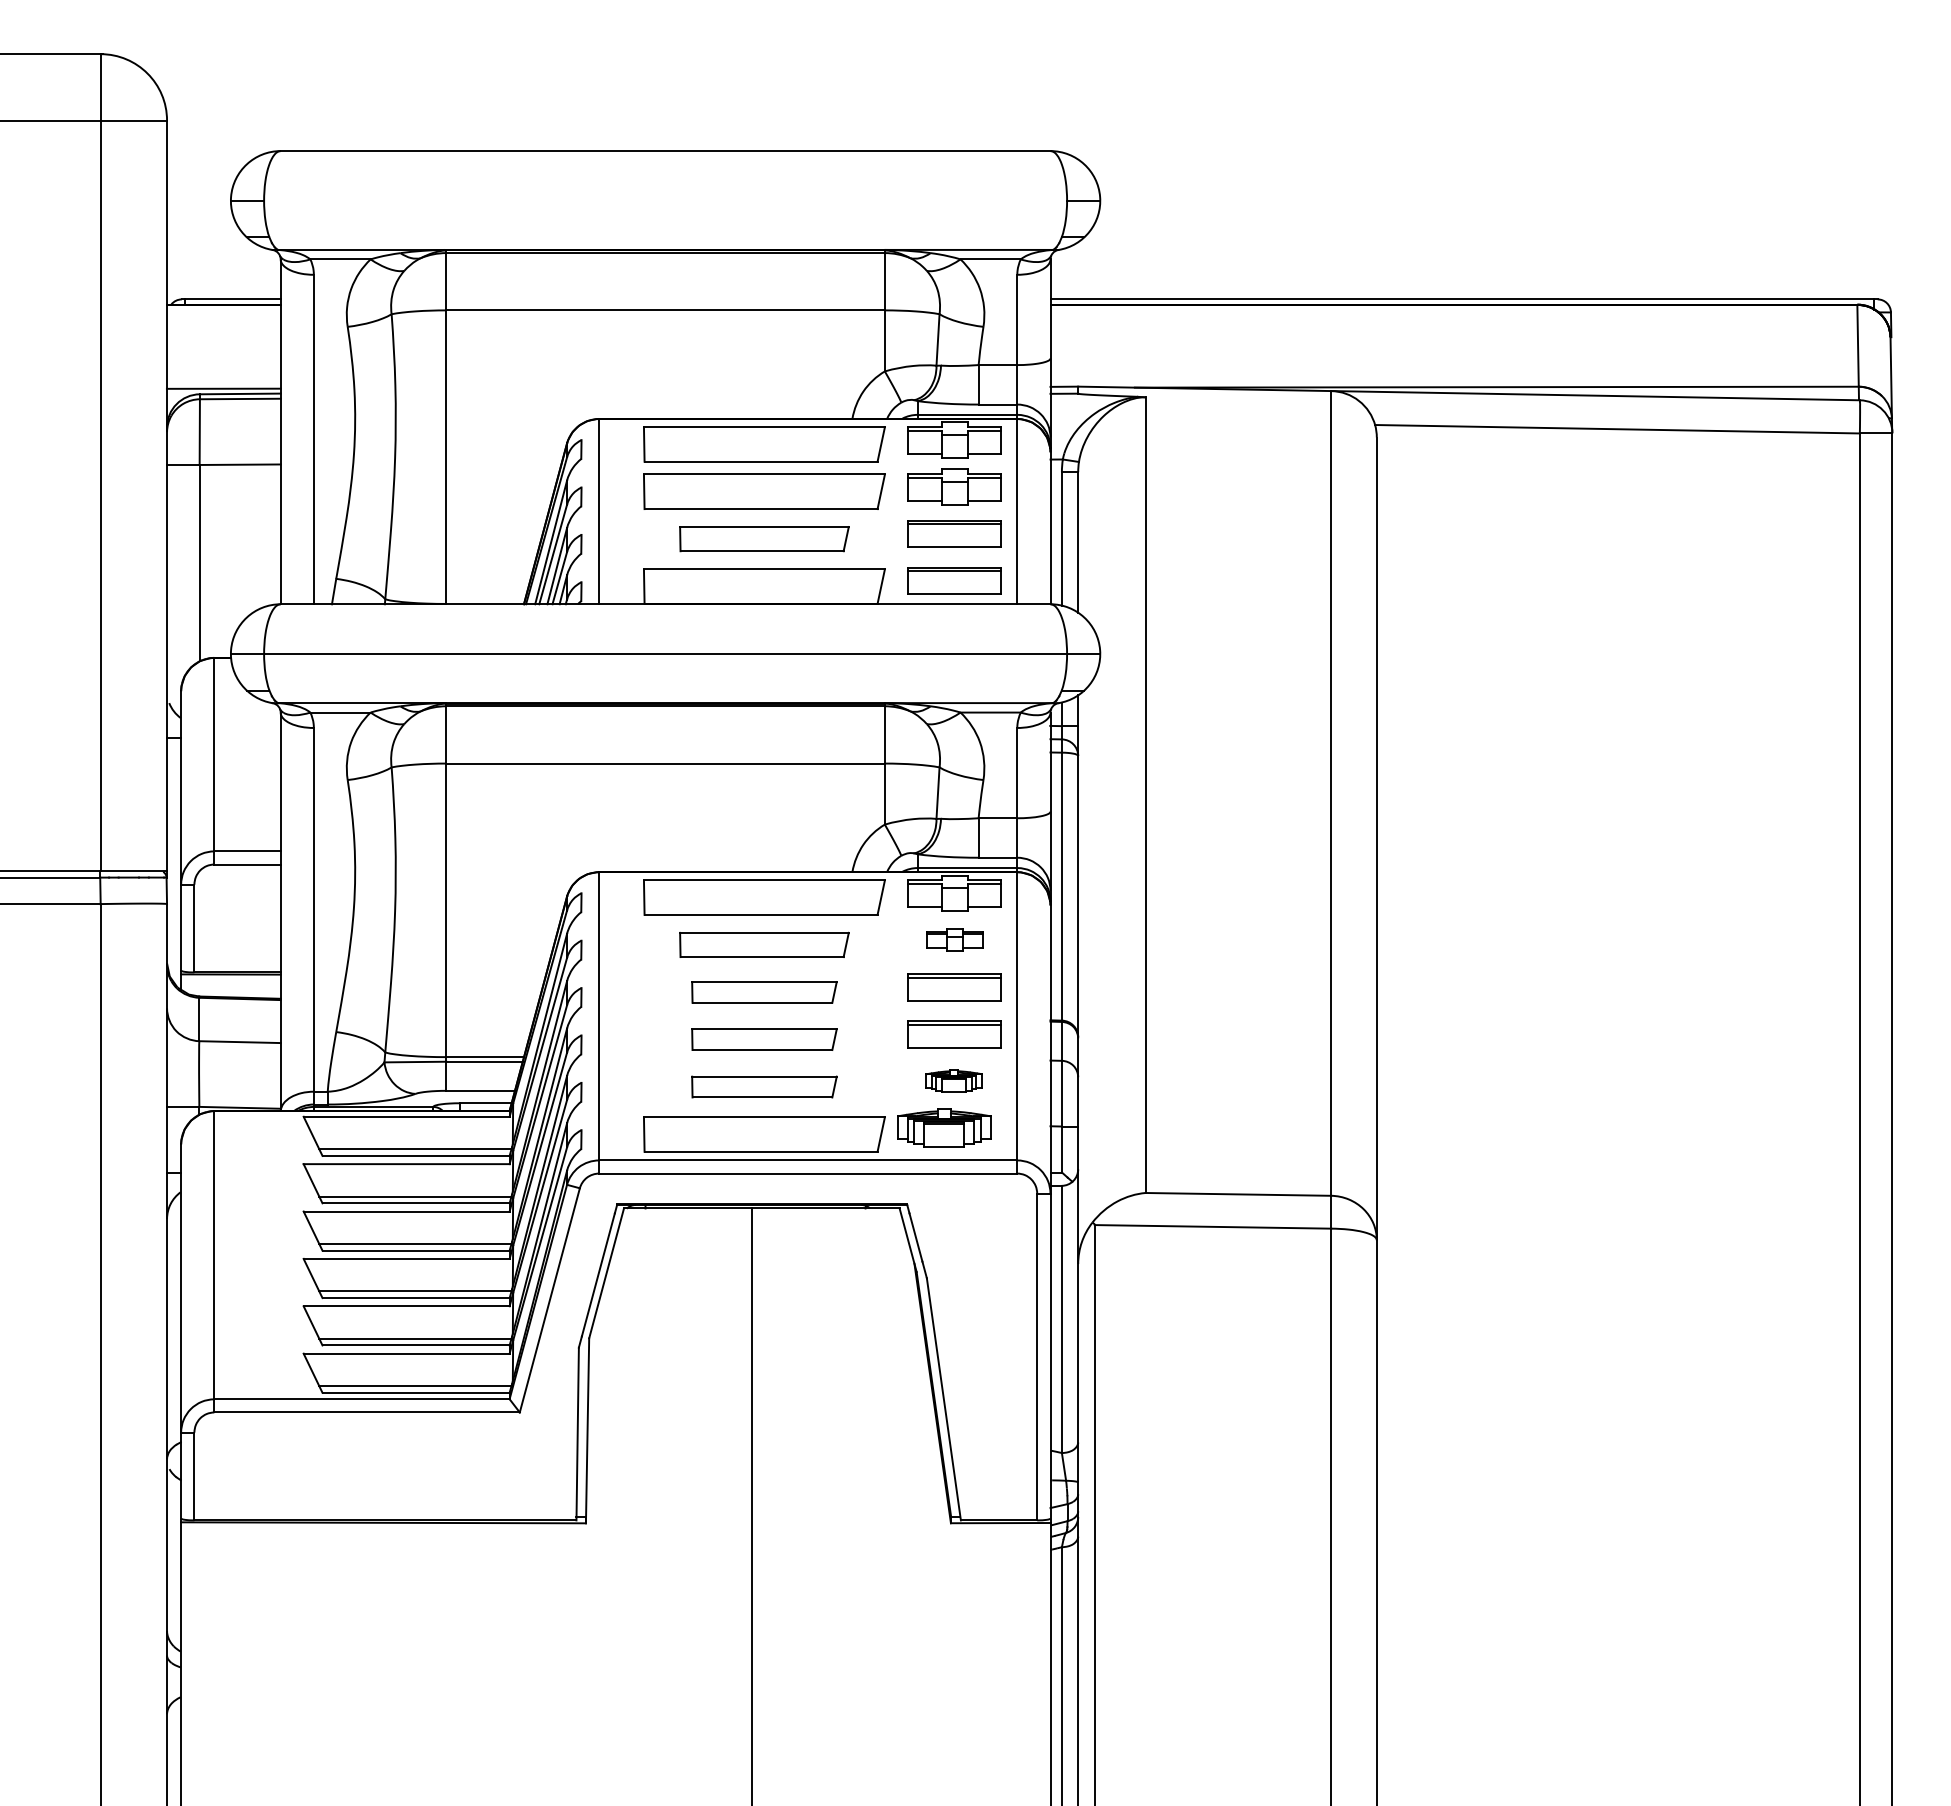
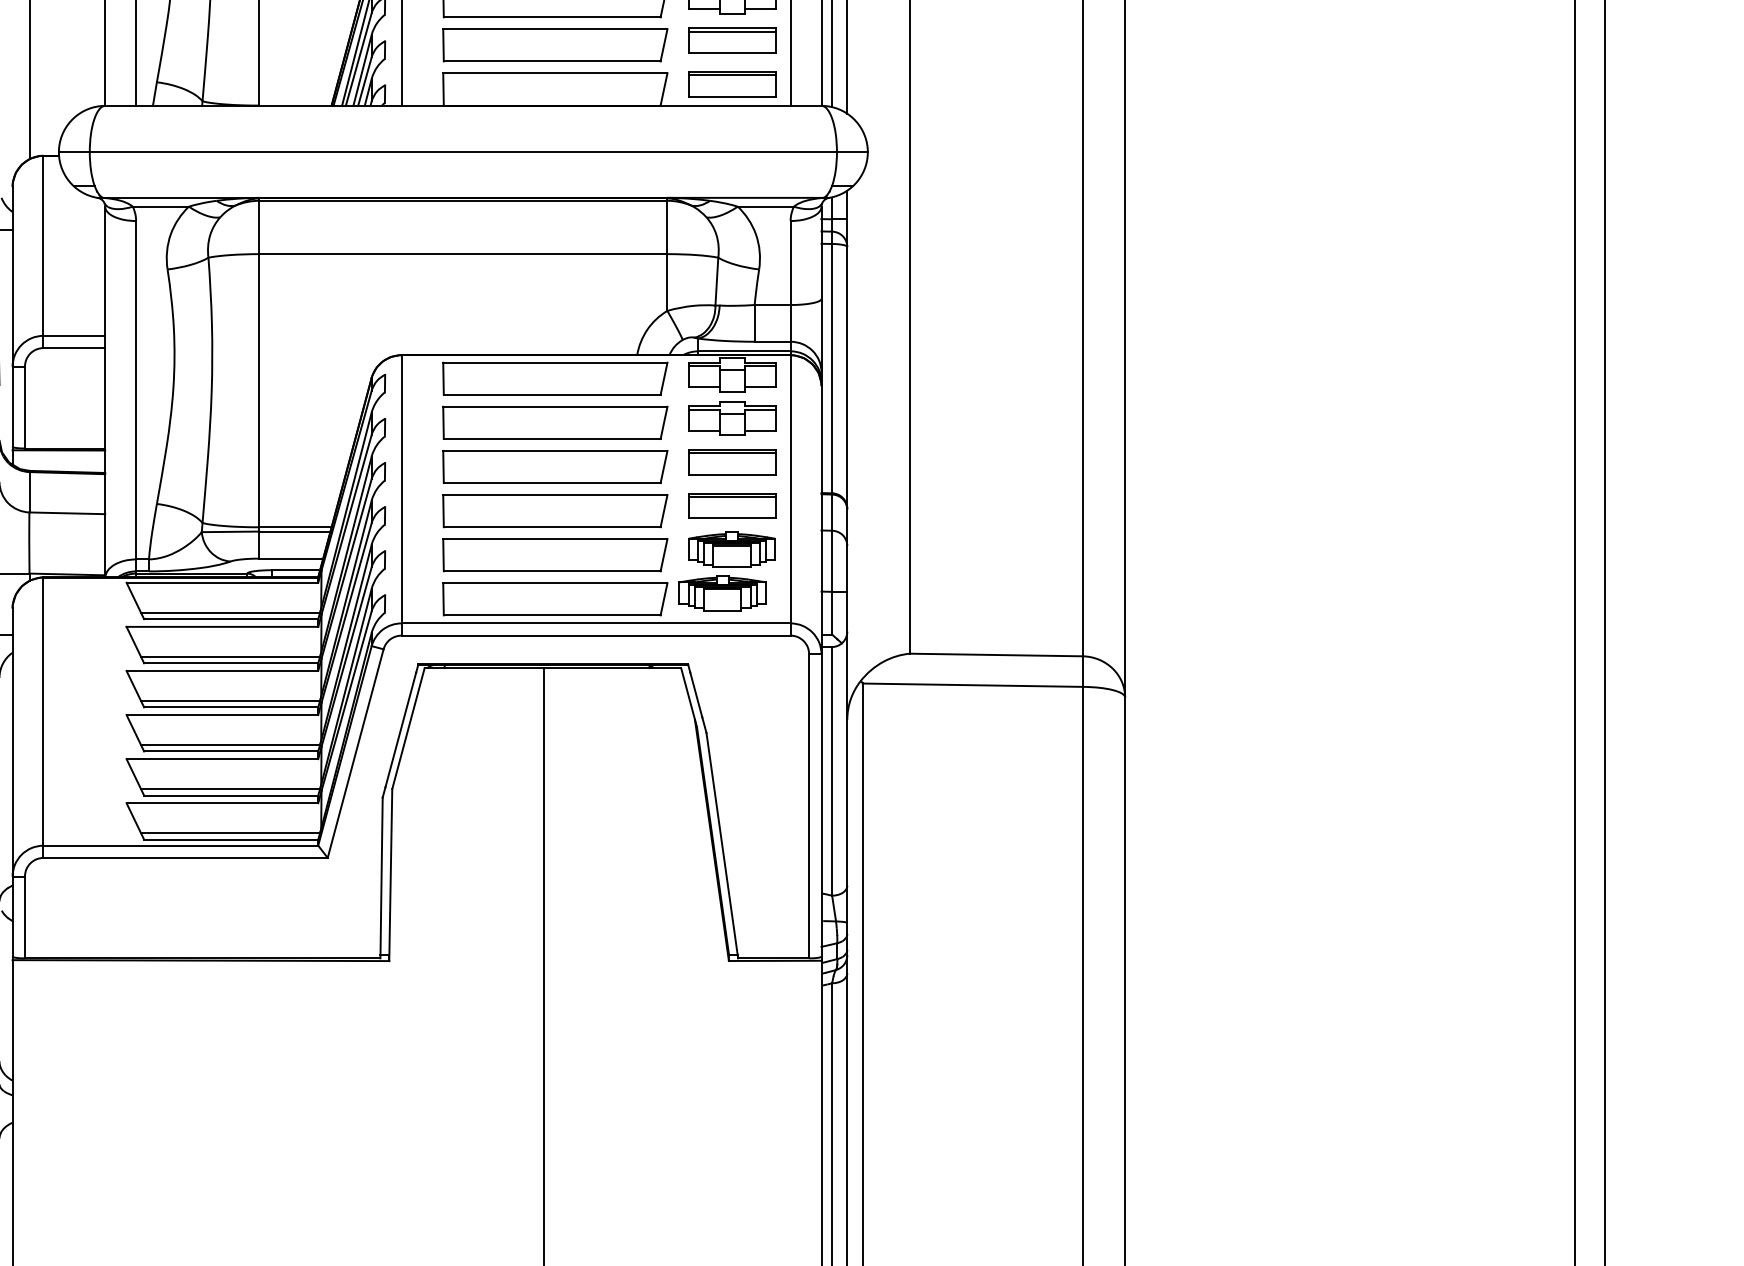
part: (764, 538) -> (555, 44), size x1.43
part: (954, 939) -> (732, 417), size x1.67
part: (764, 944) -> (555, 422), size x1.43
part: (764, 992) -> (555, 467), size x1.67
part: (764, 1039) -> (555, 510), size x1.67
part: (954, 1081) -> (732, 549), size x1.67
part: (764, 1086) -> (555, 554), size x1.67

